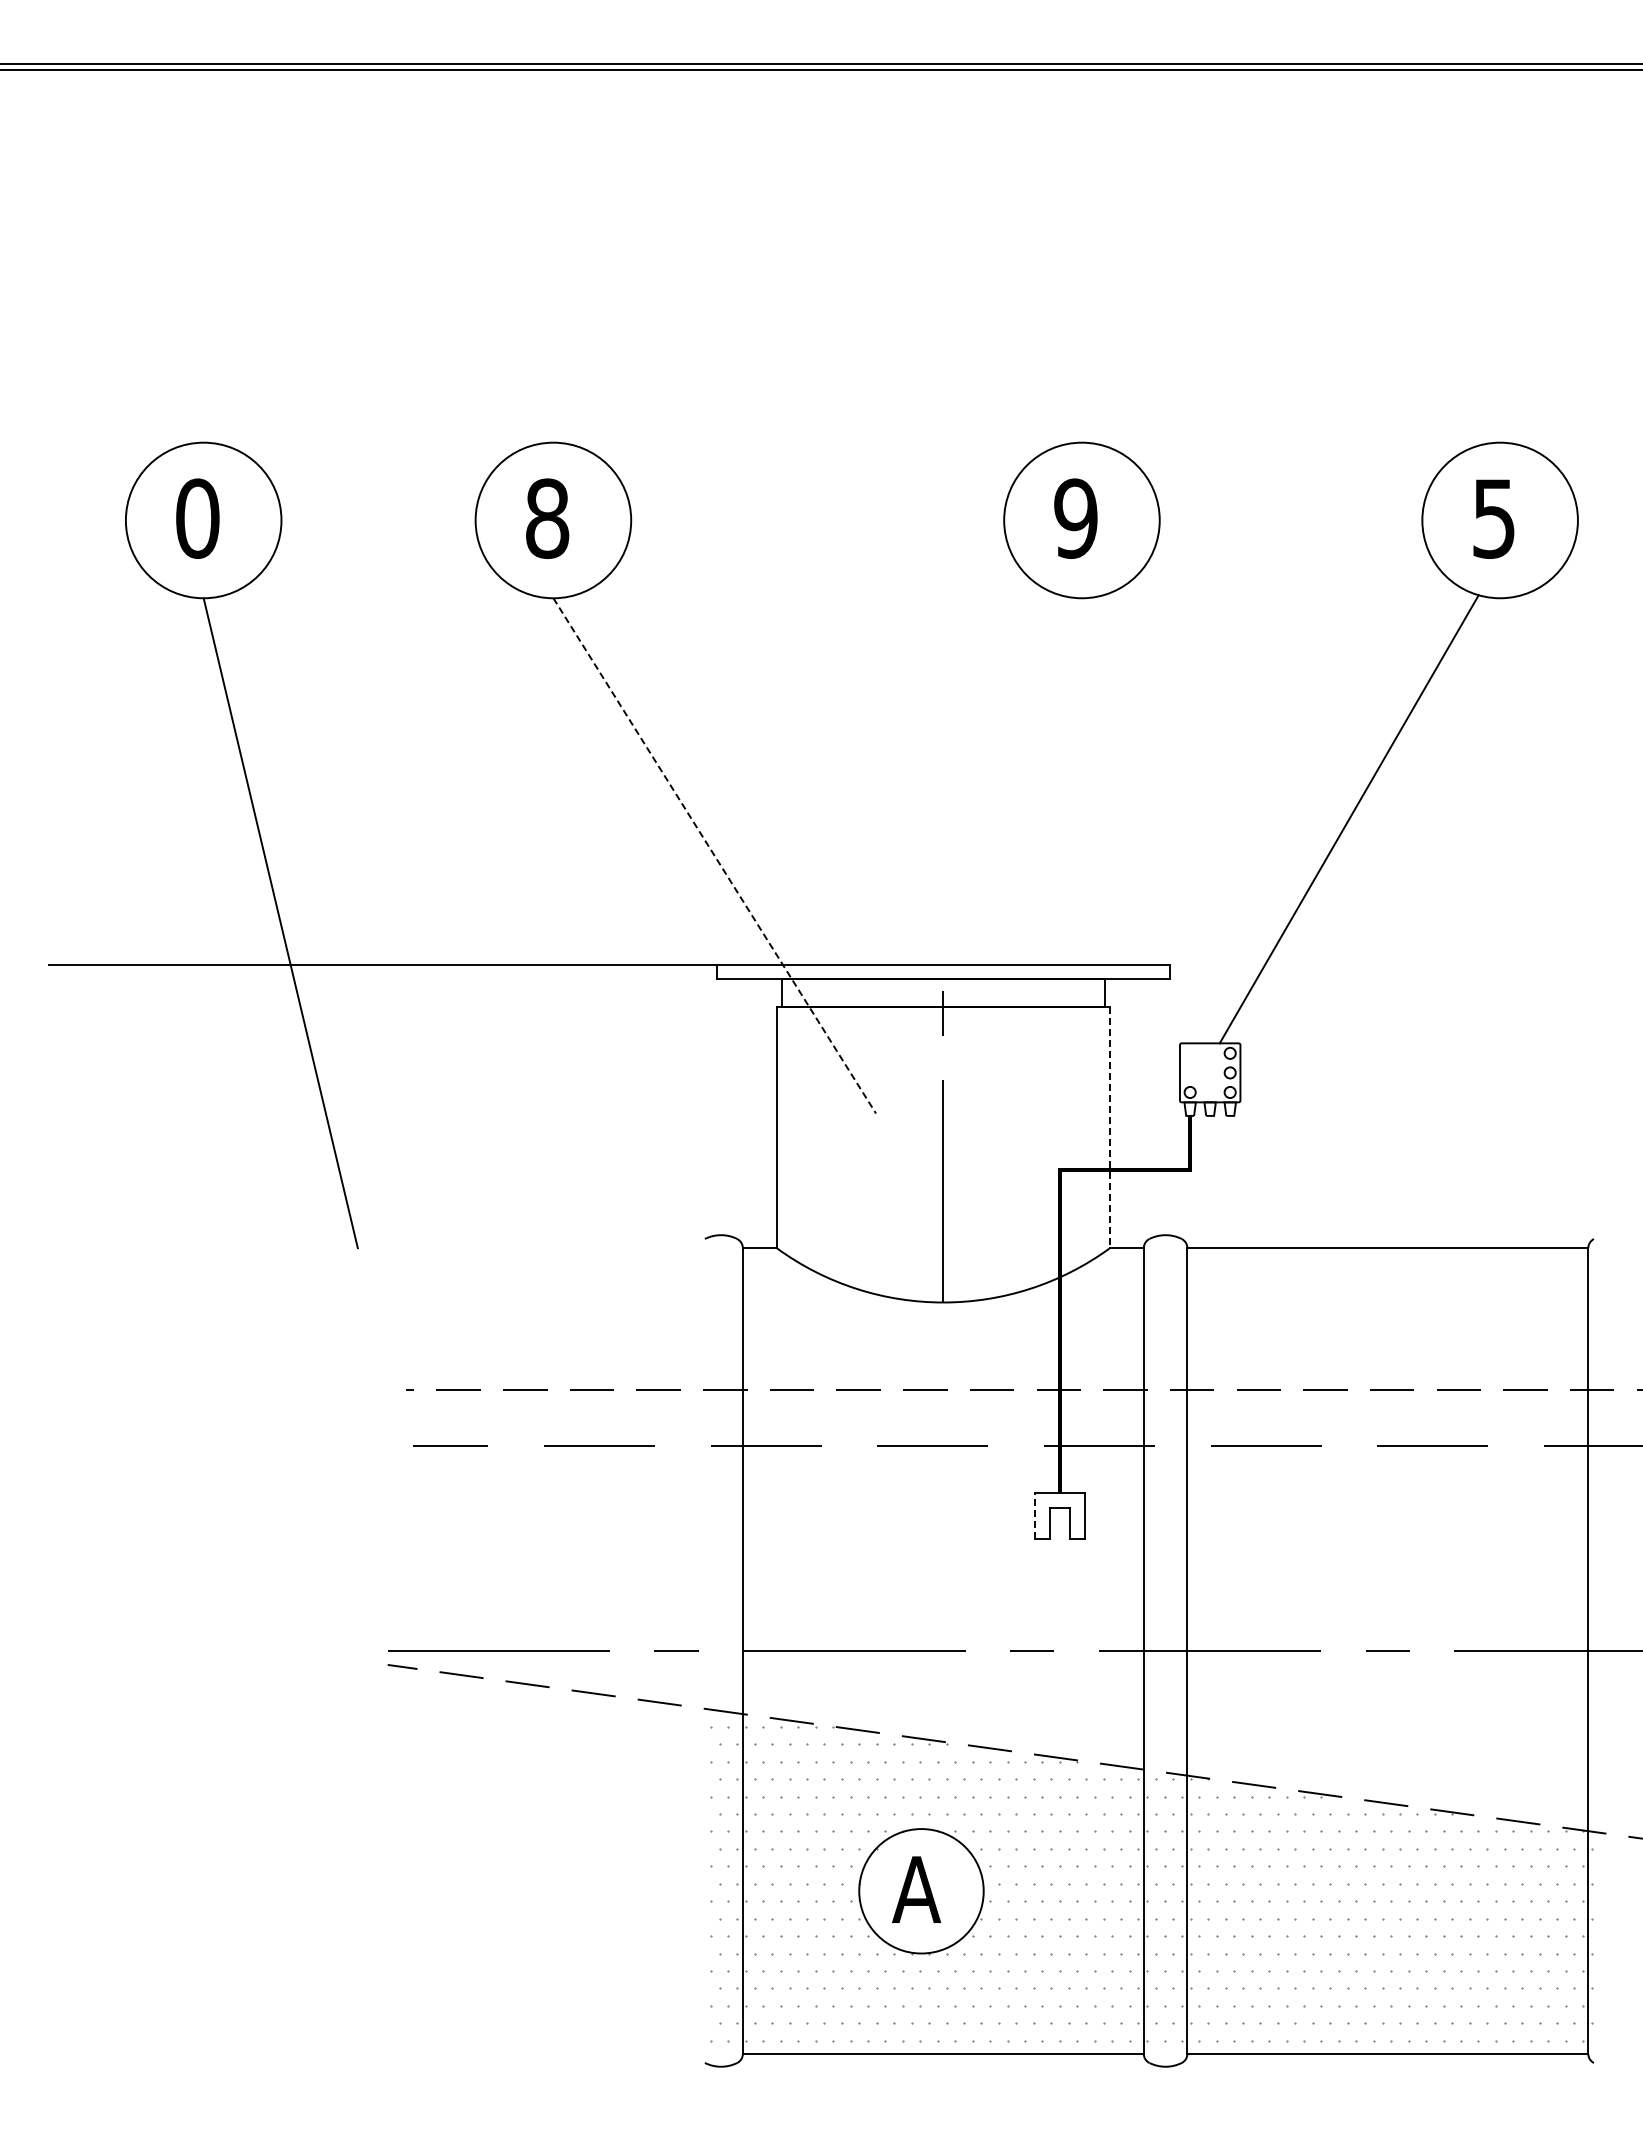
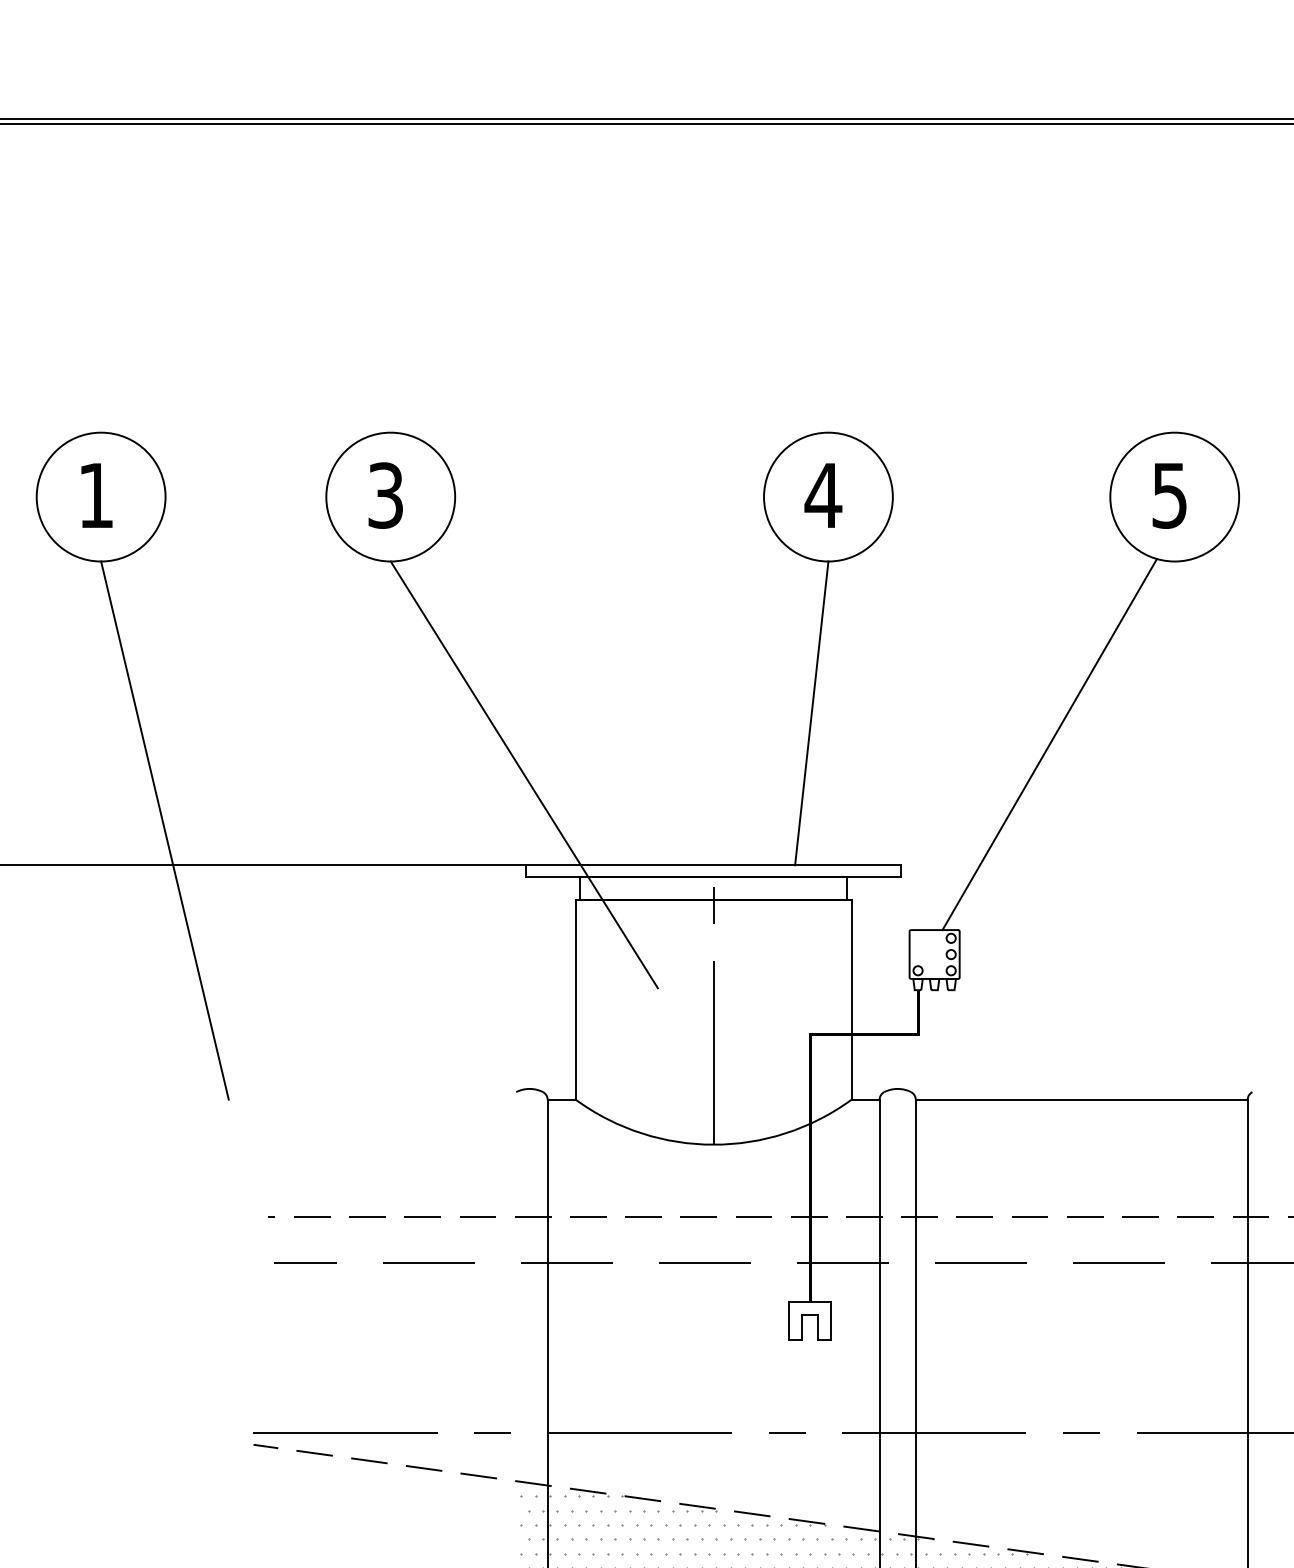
text: (197, 518) -> (96, 495), 0 -> 1
text: (547, 518) -> (385, 495), 8 -> 3
text: (1075, 518) -> (823, 495), 9 -> 4
line: (1061, 781) -> (811, 713), added
line: (714, 855) -> (524, 774), dashed -> solid
line: (1110, 1127) -> (852, 999), dashed -> solid
line: (1034, 1515) -> (789, 1321), dashed -> solid

